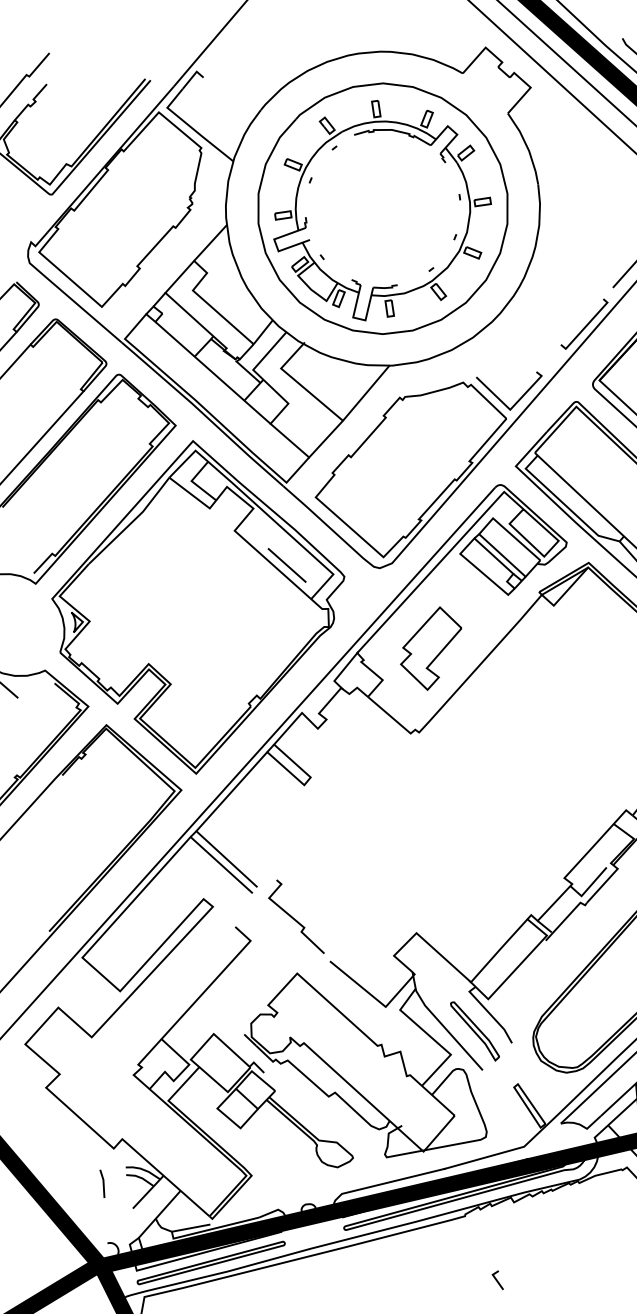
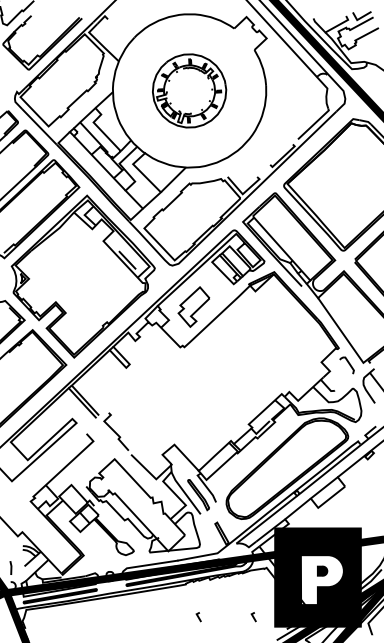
part: (382, 207) -> (189, 90), size x0.6
line: (101, 1182) -> (10, 567), moved
line: (609, 1271) -> (253, 617), added

